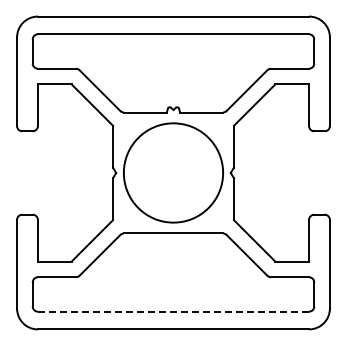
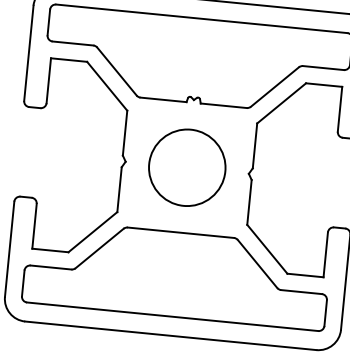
circle: (173, 172) -> (187, 167), size x0.71
line: (173, 311) -> (172, 316), dashed -> solid

